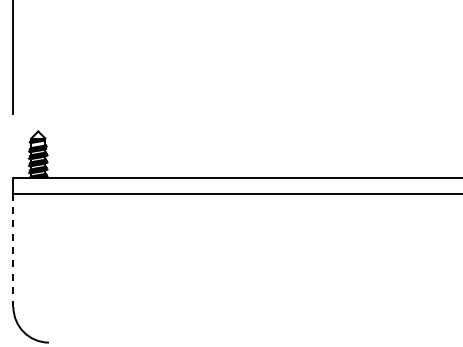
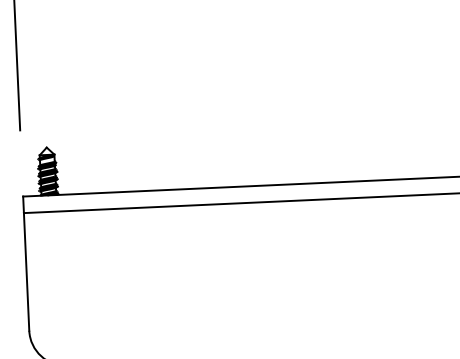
line: (13, 250) -> (26, 272), dashed -> solid

